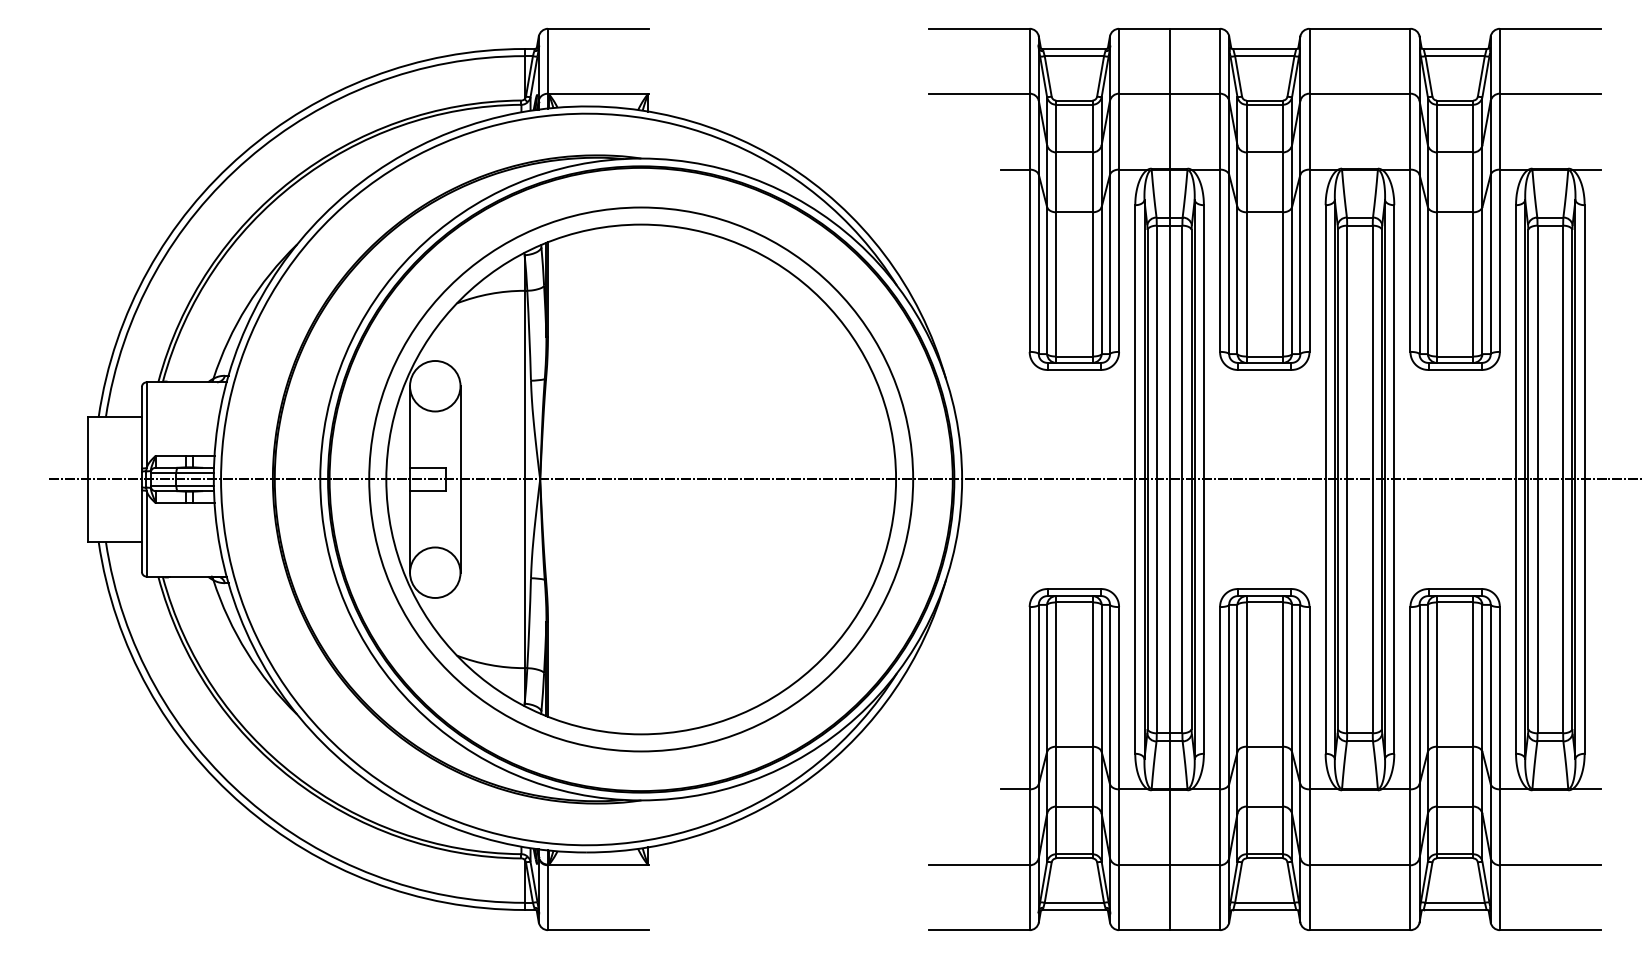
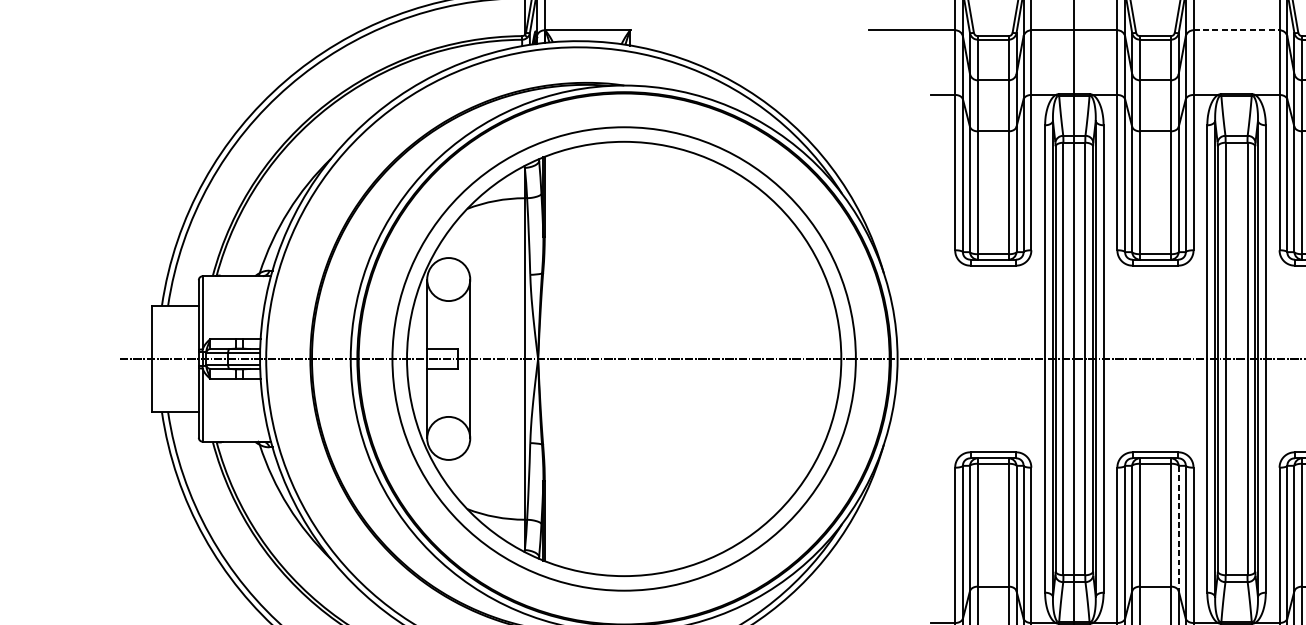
line: (1360, 93) -> (1237, 30), solid -> dashed
line: (1292, 678) -> (1179, 528), solid -> dashed

